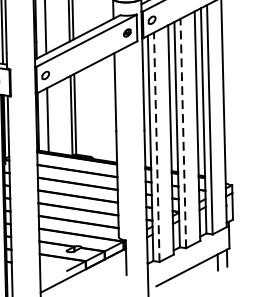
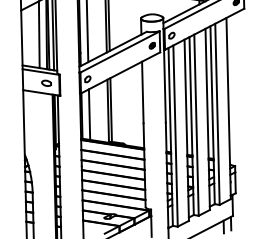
line: (183, 133) -> (196, 125), dashed -> solid
line: (156, 147) -> (175, 136), dashed -> solid

